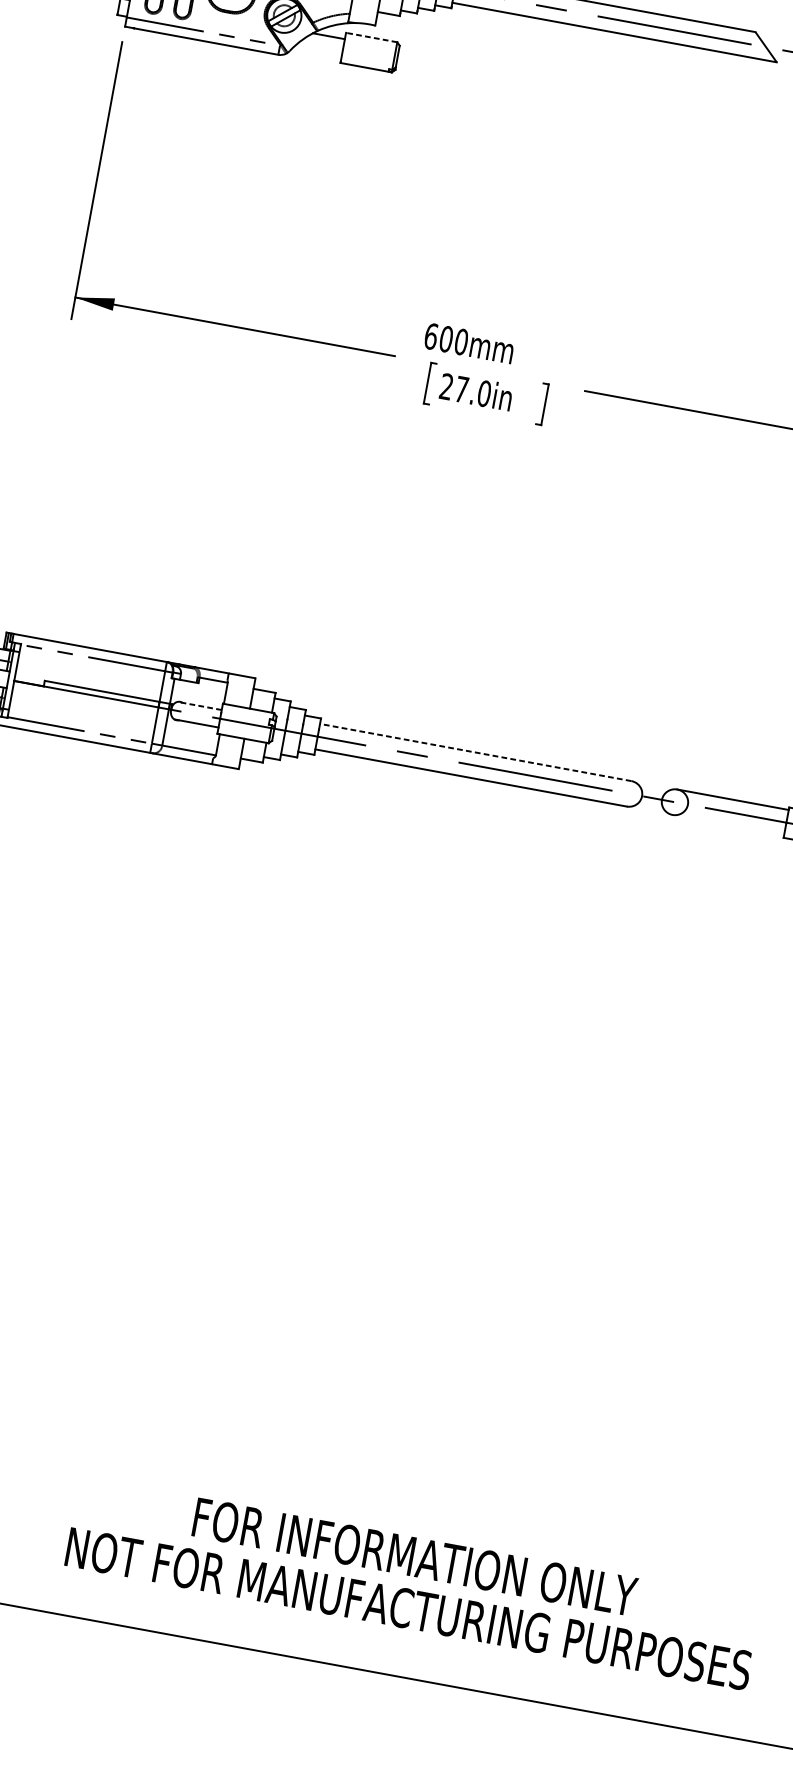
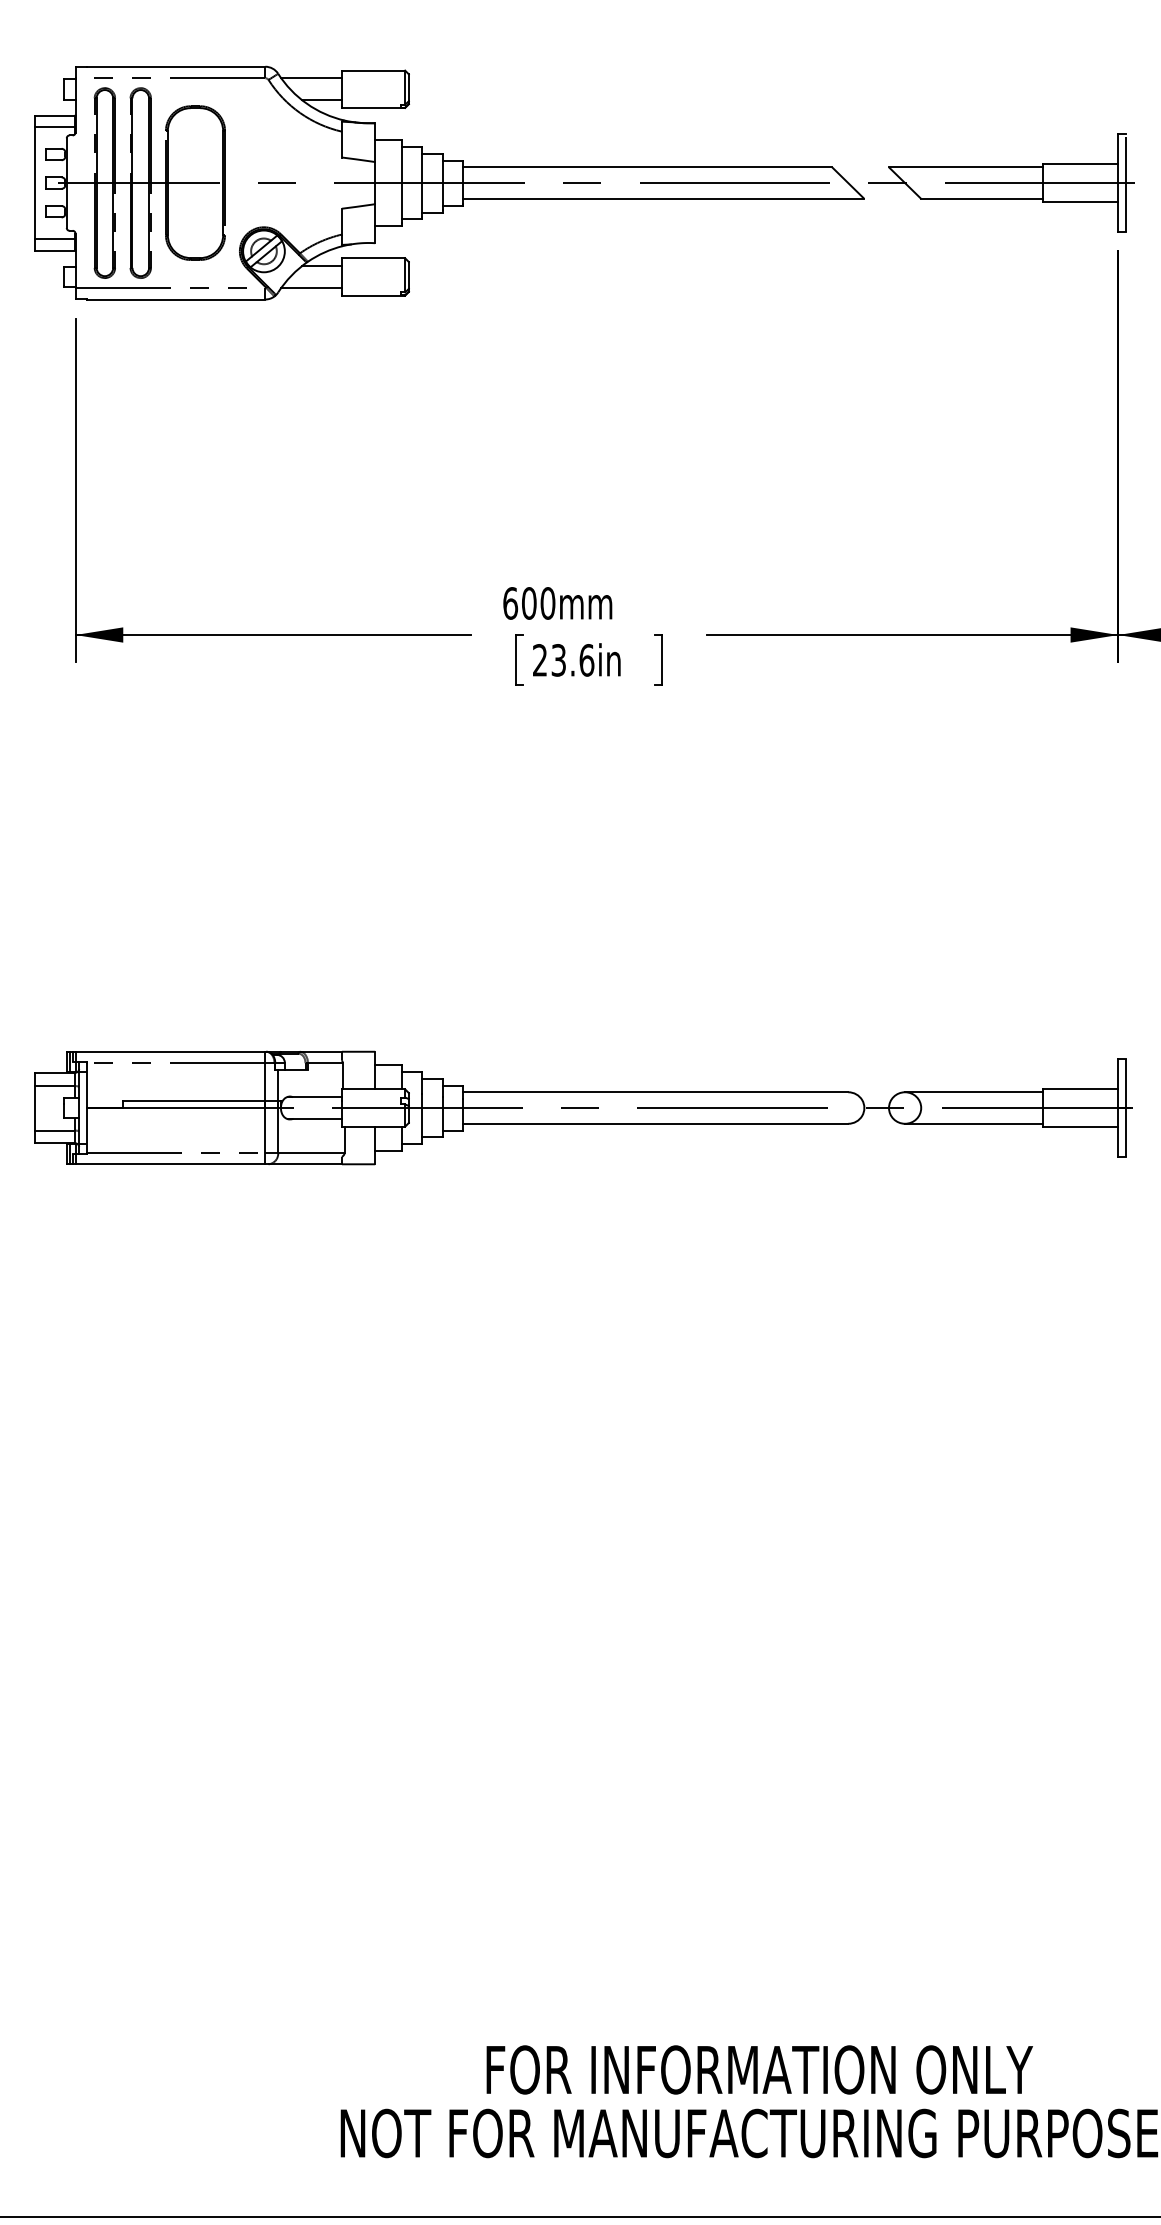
line: (371, 37) -> (373, 258), dashed -> solid
line: (317, 51) -> (311, 287), added
text: (472, 391) -> (572, 660), 27.0in -> 23.6in
line: (199, 706) -> (314, 1097), dashed -> solid
line: (475, 752) -> (655, 1092), dashed -> solid
line: (728, 825) -> (974, 1123), added

